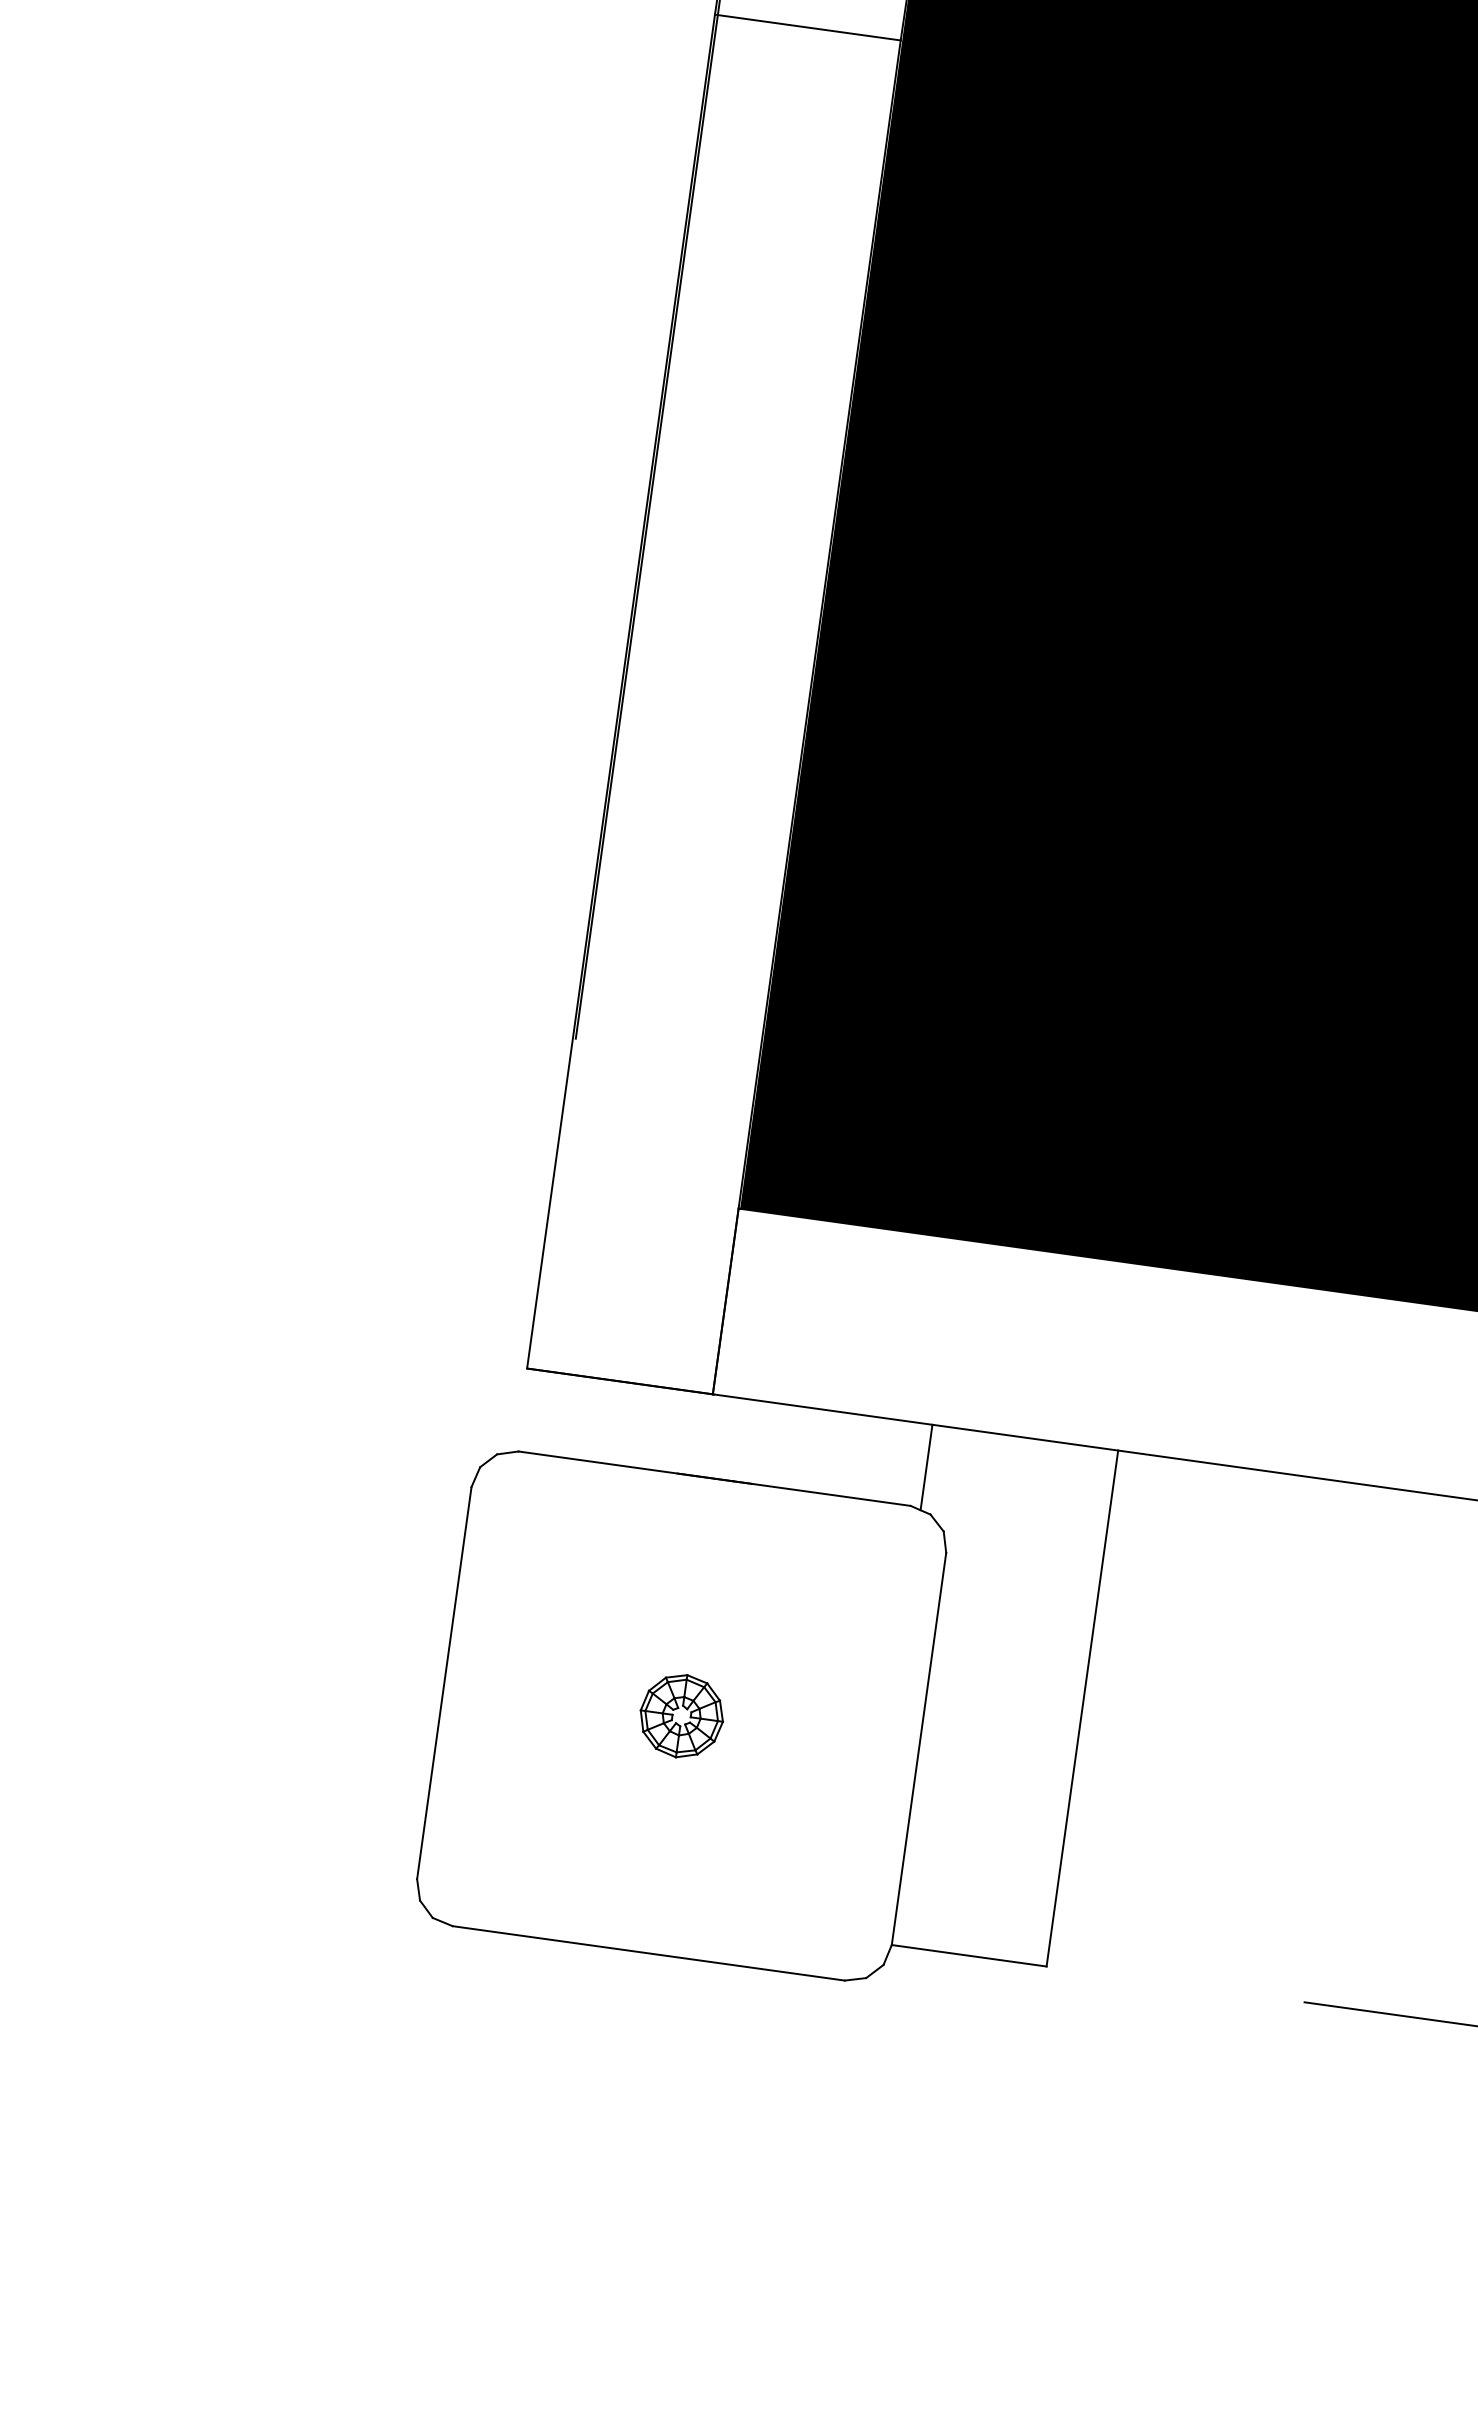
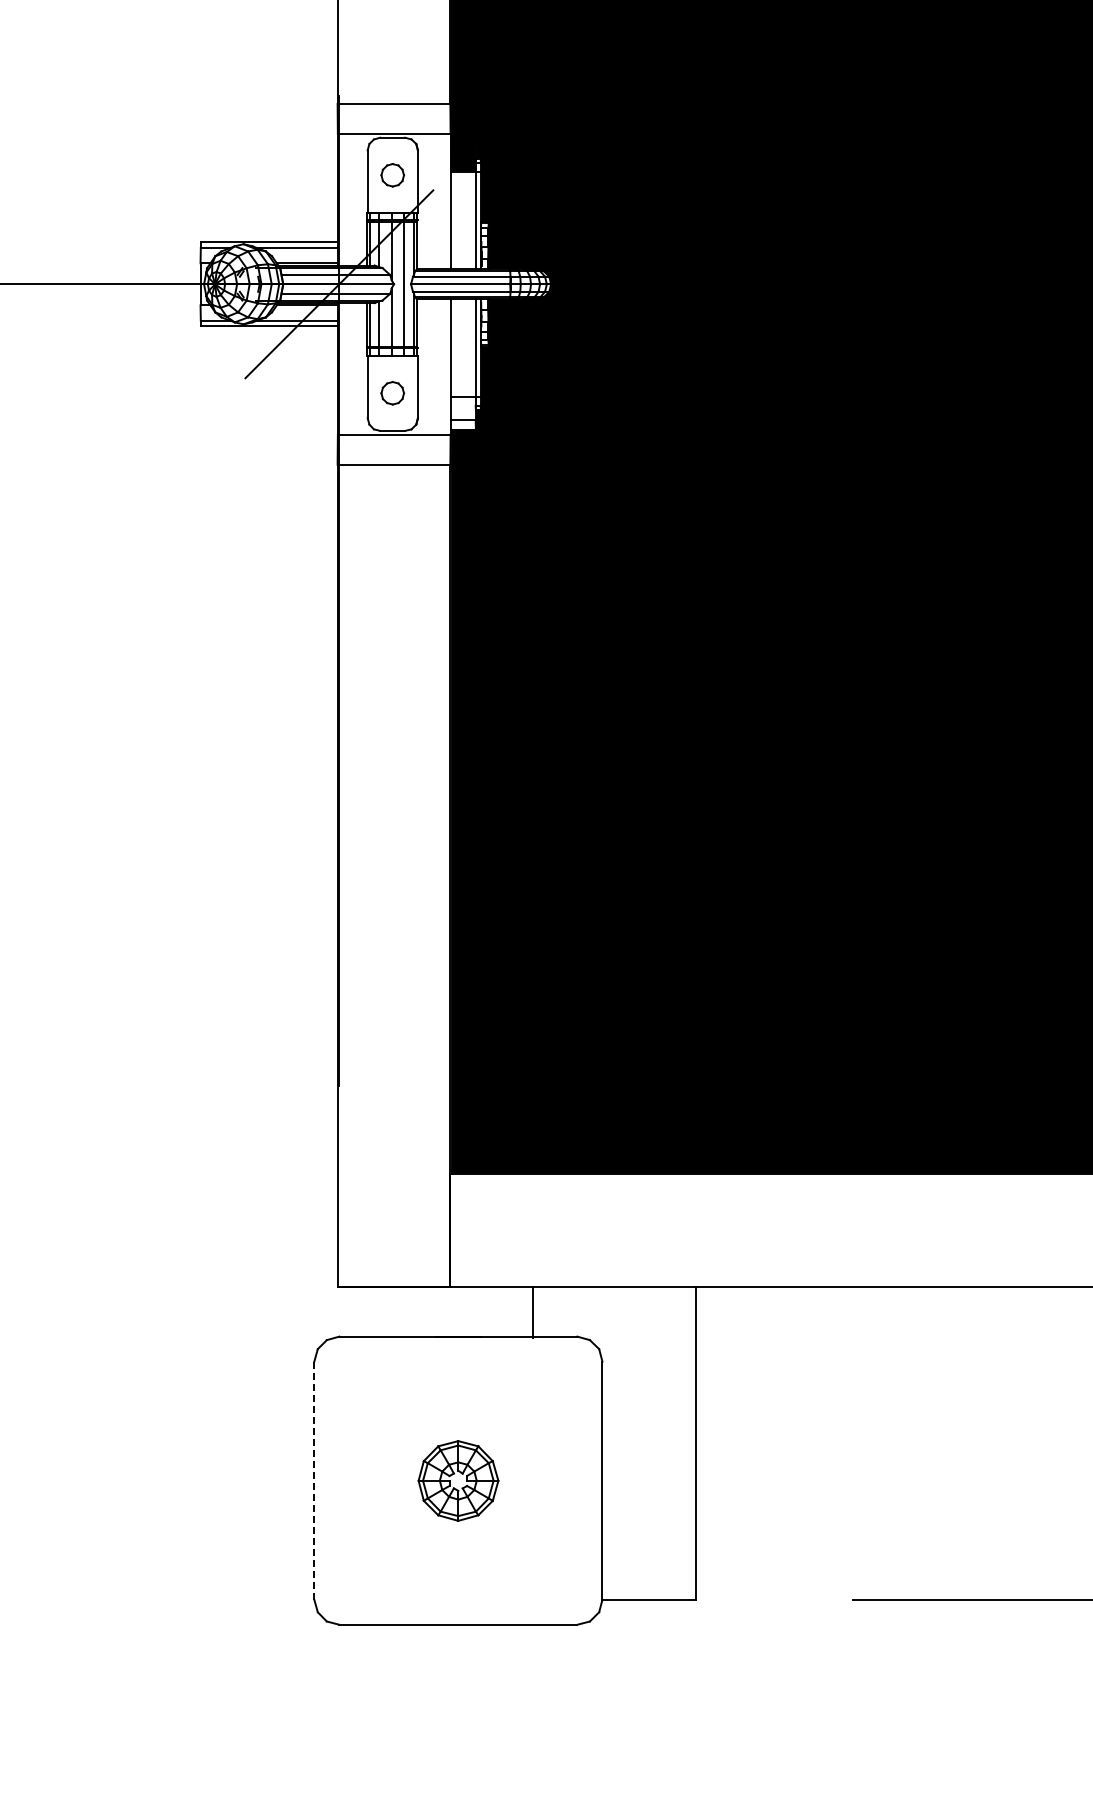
line: (926, 1467) -> (532, 1312), moved
line: (444, 1682) -> (314, 1480), solid -> dashed
part: (681, 1715) -> (458, 1480), size x1.6

